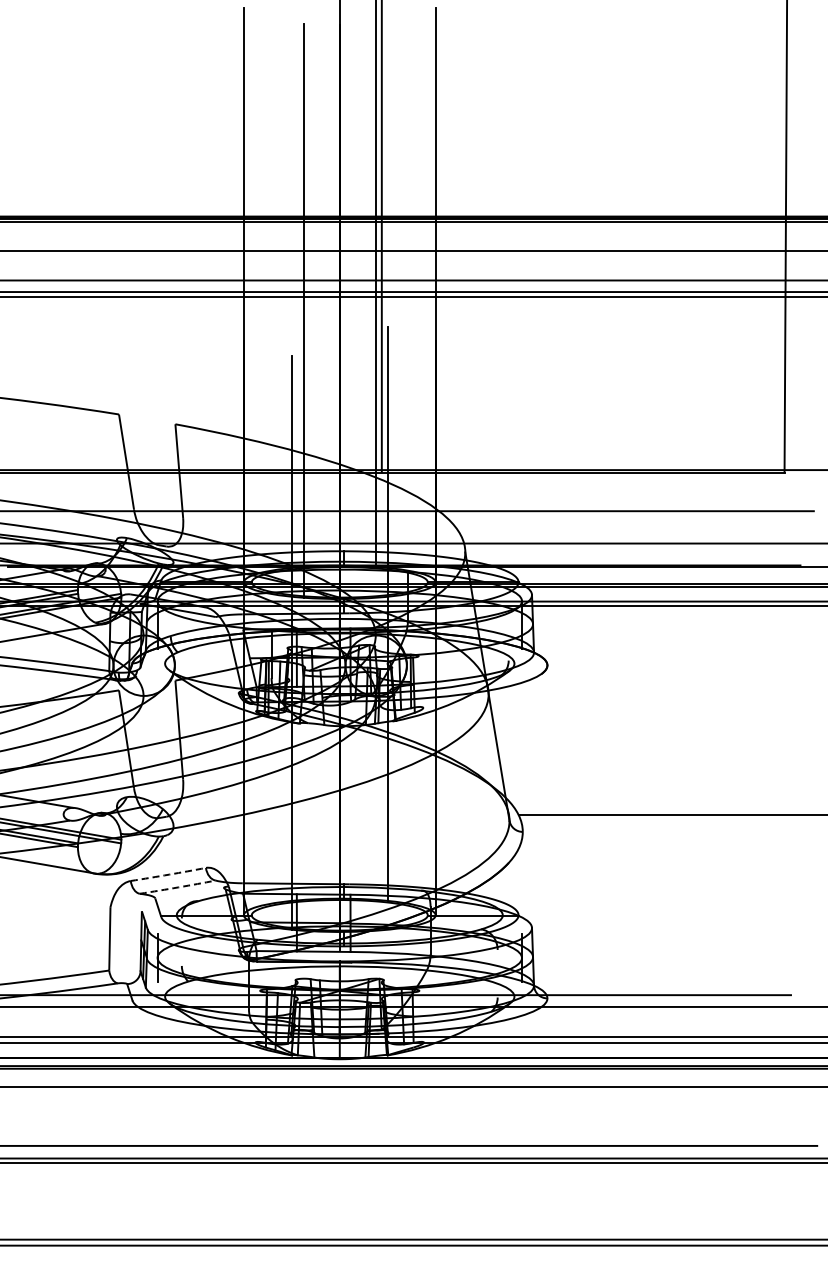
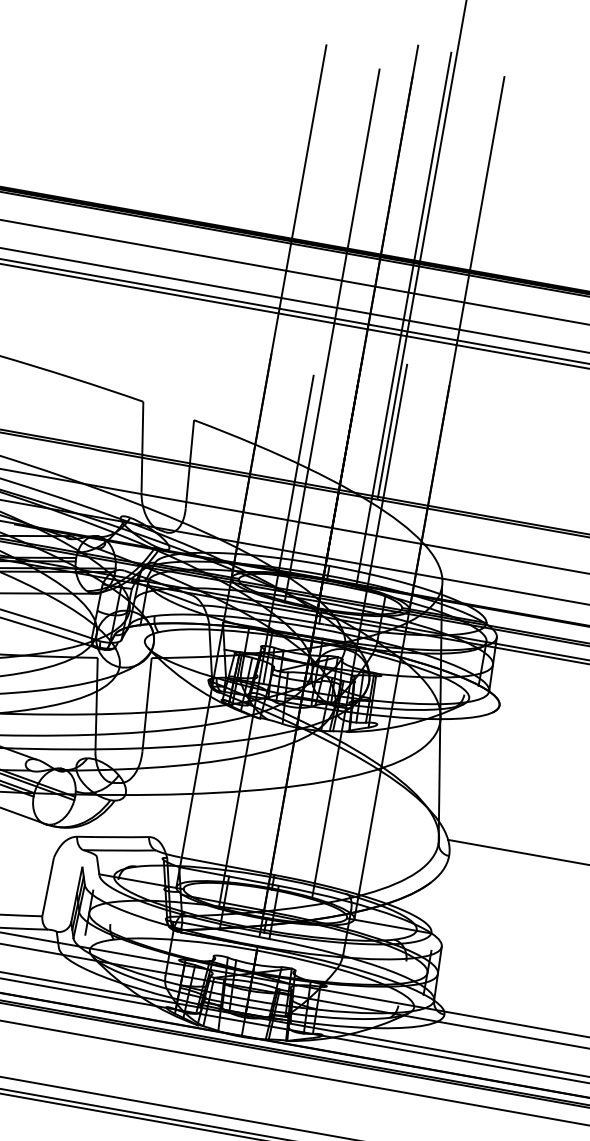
arc: (169, 874) -> (114, 837), dashed -> solid
arc: (178, 887) -> (120, 850), dashed -> solid

